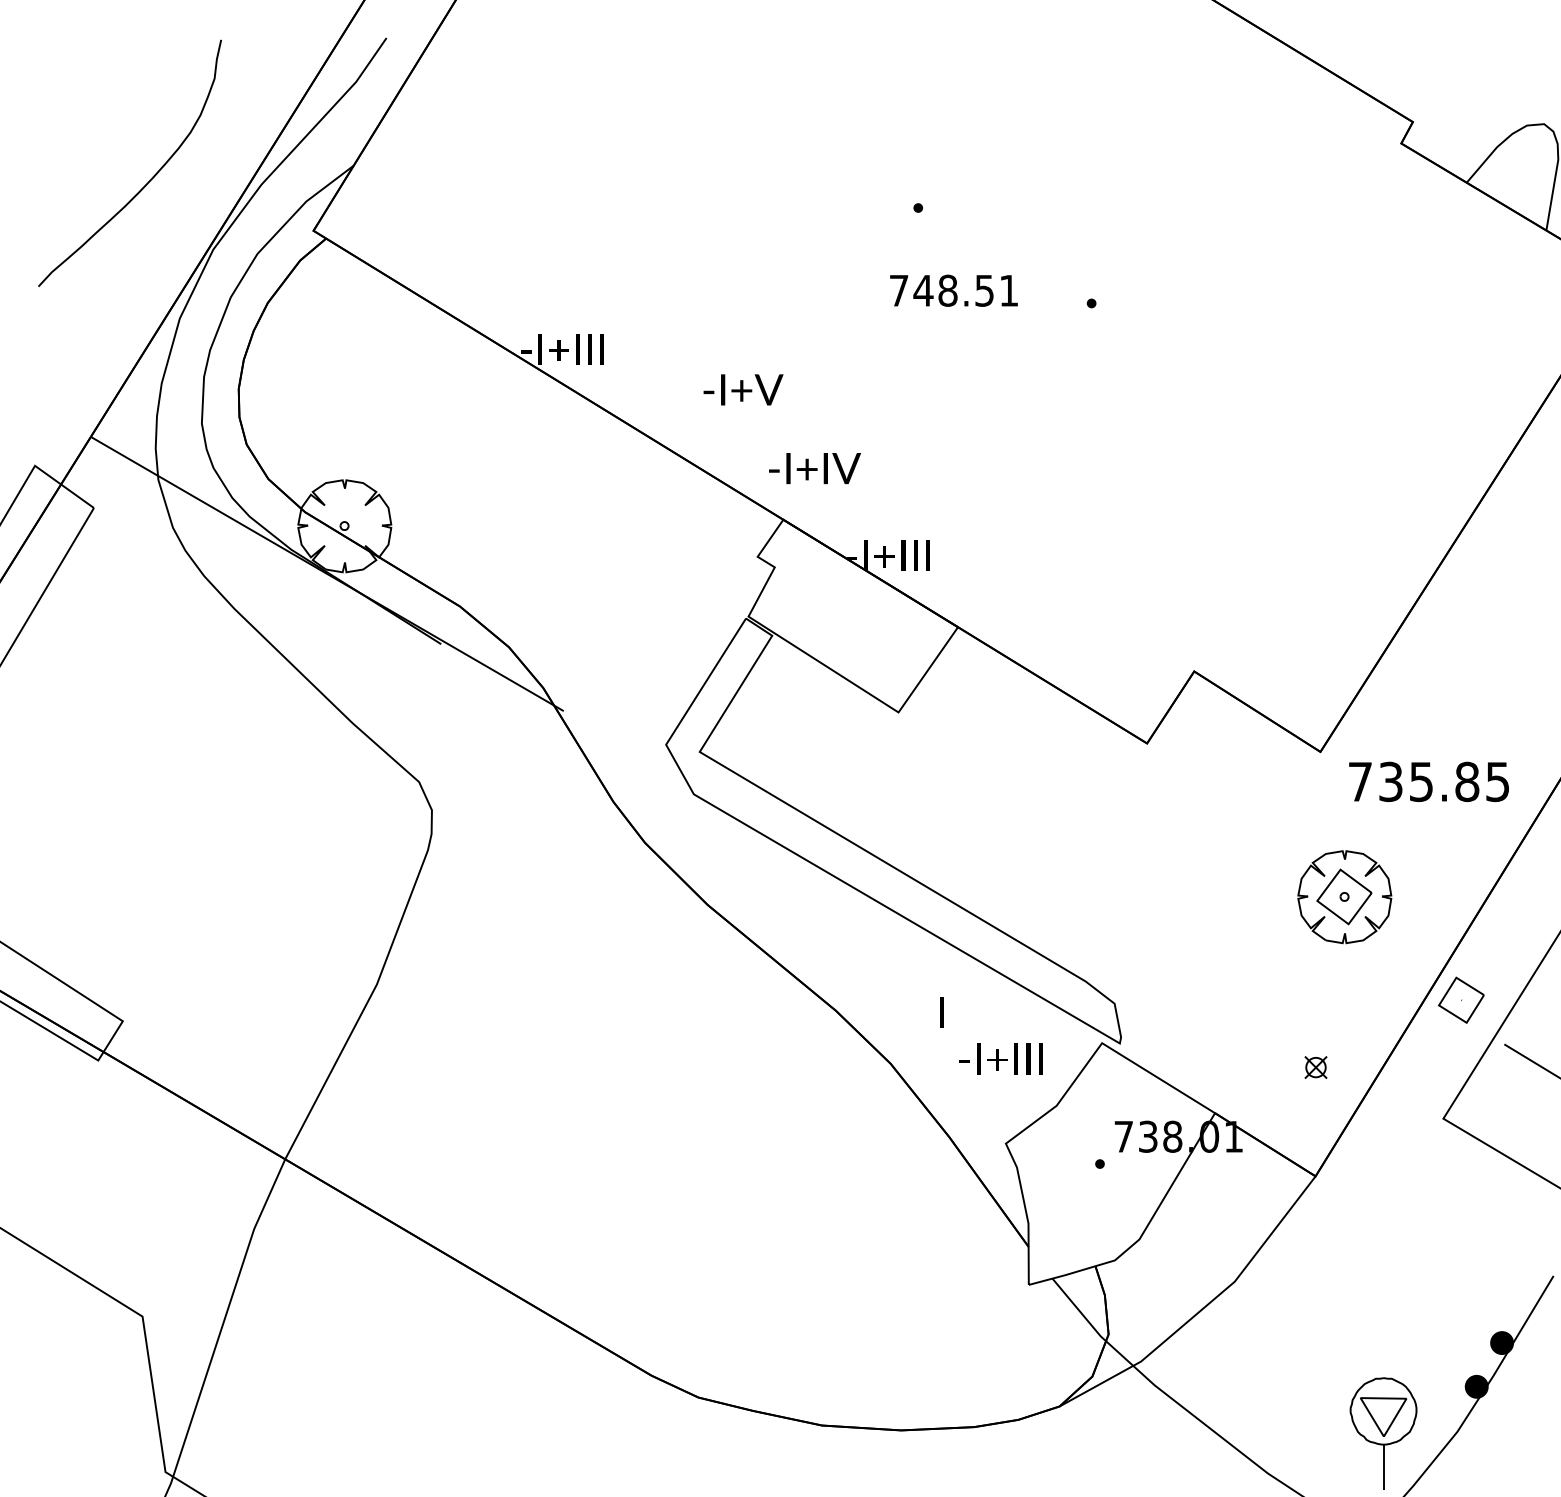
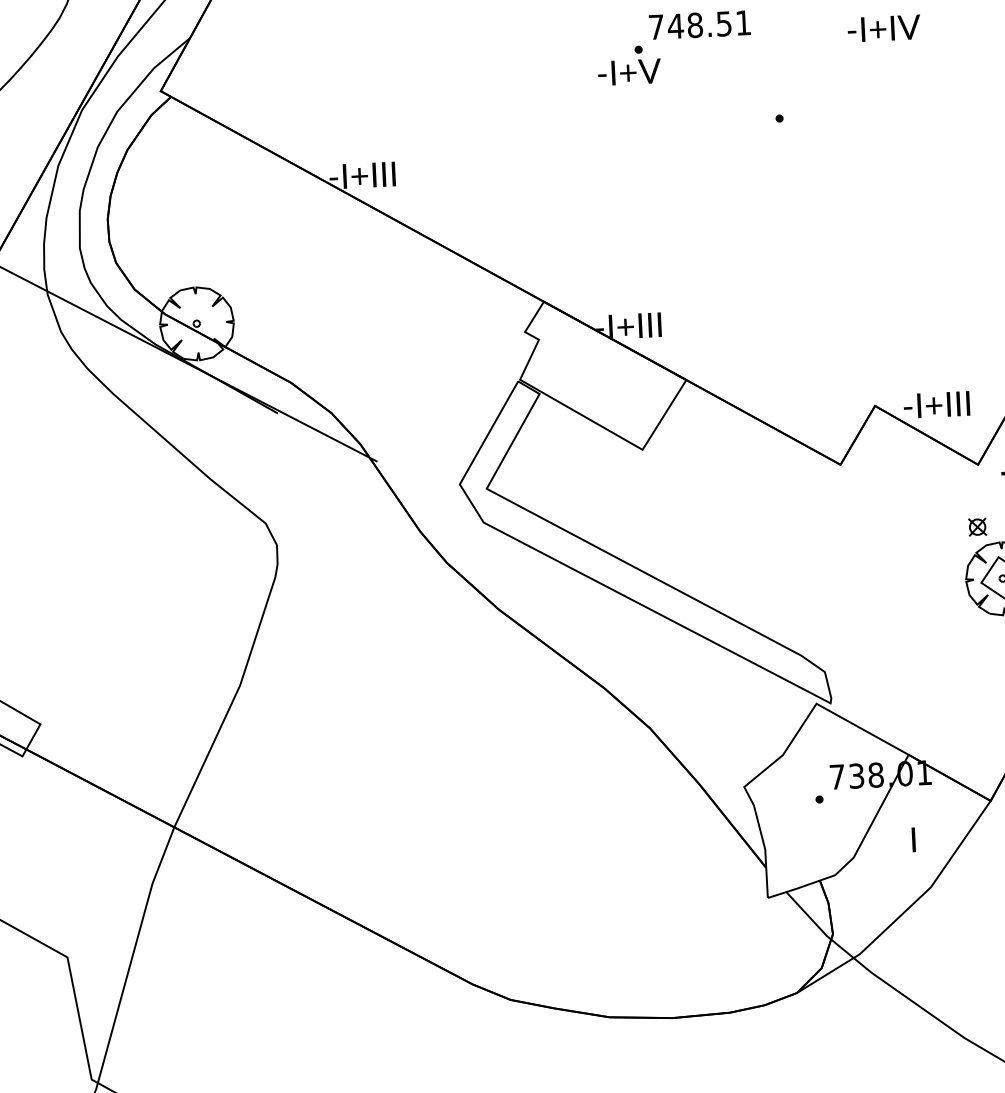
text: (953, 290) -> (699, 24), moved
text: (743, 389) -> (629, 71), moved
text: (814, 468) -> (883, 28), moved
text: (941, 1012) -> (913, 839), moved
text: (1000, 1058) -> (936, 404), moved
part: (1315, 1067) -> (977, 527), moved

